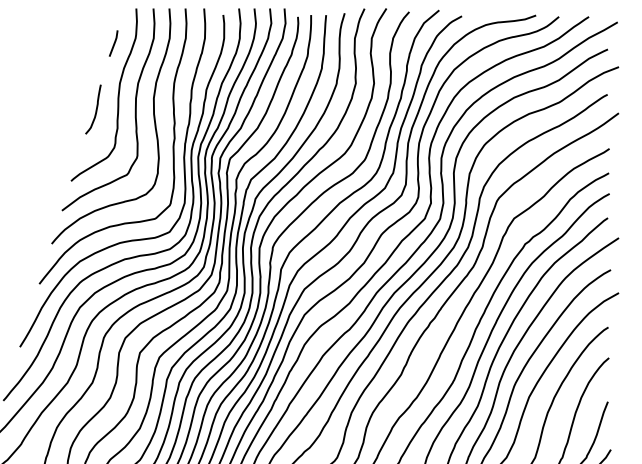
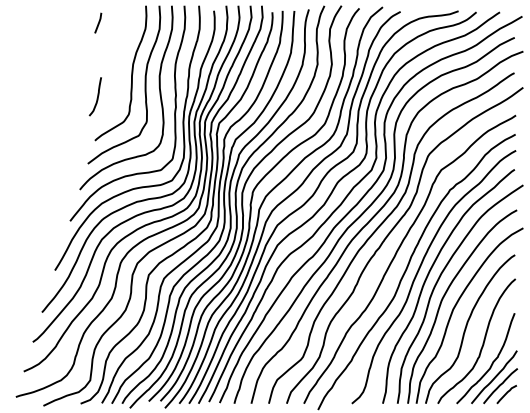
line: (113, 42) -> (98, 22), moved
curve: (94, 111) -> (96, 98), moved

